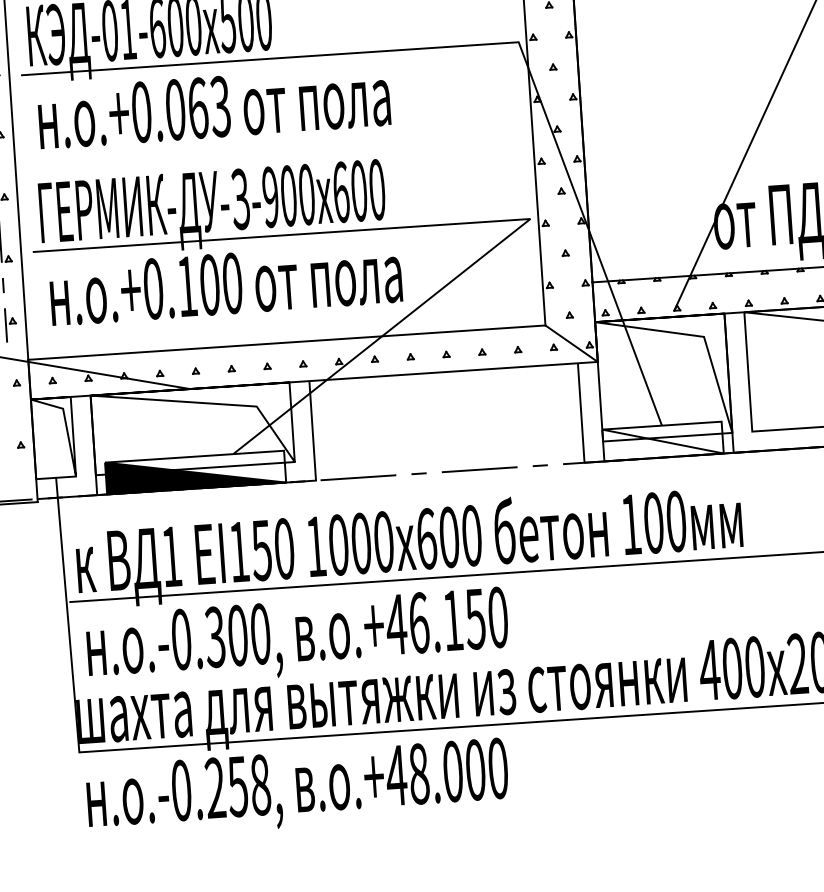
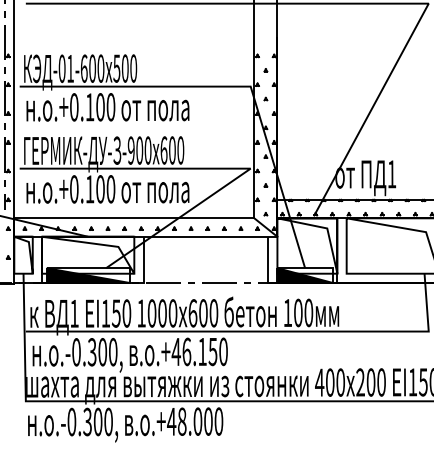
text: (198, 108) -> (100, 107), .+0.063 -> .+0.100
fill: (661, 441) -> (304, 275), added
text: (236, 785) -> (97, 421), .-0.258, -> .-0.300,

